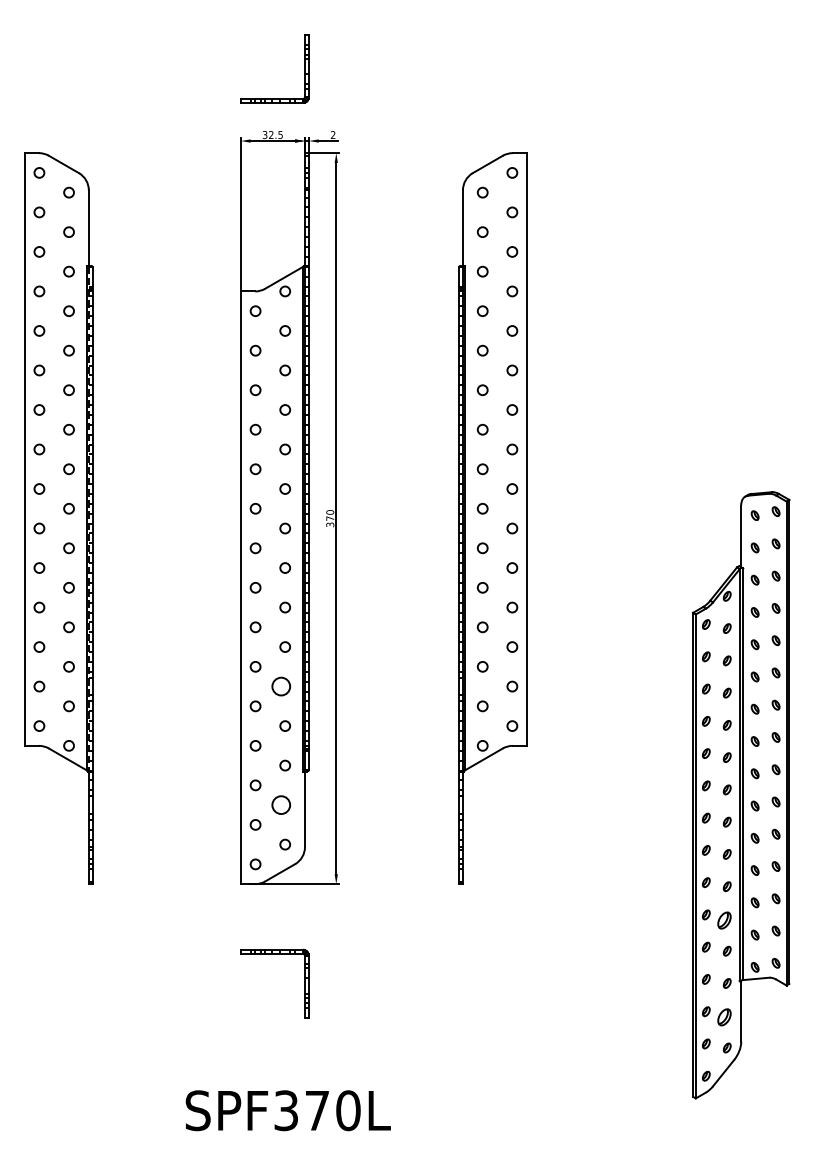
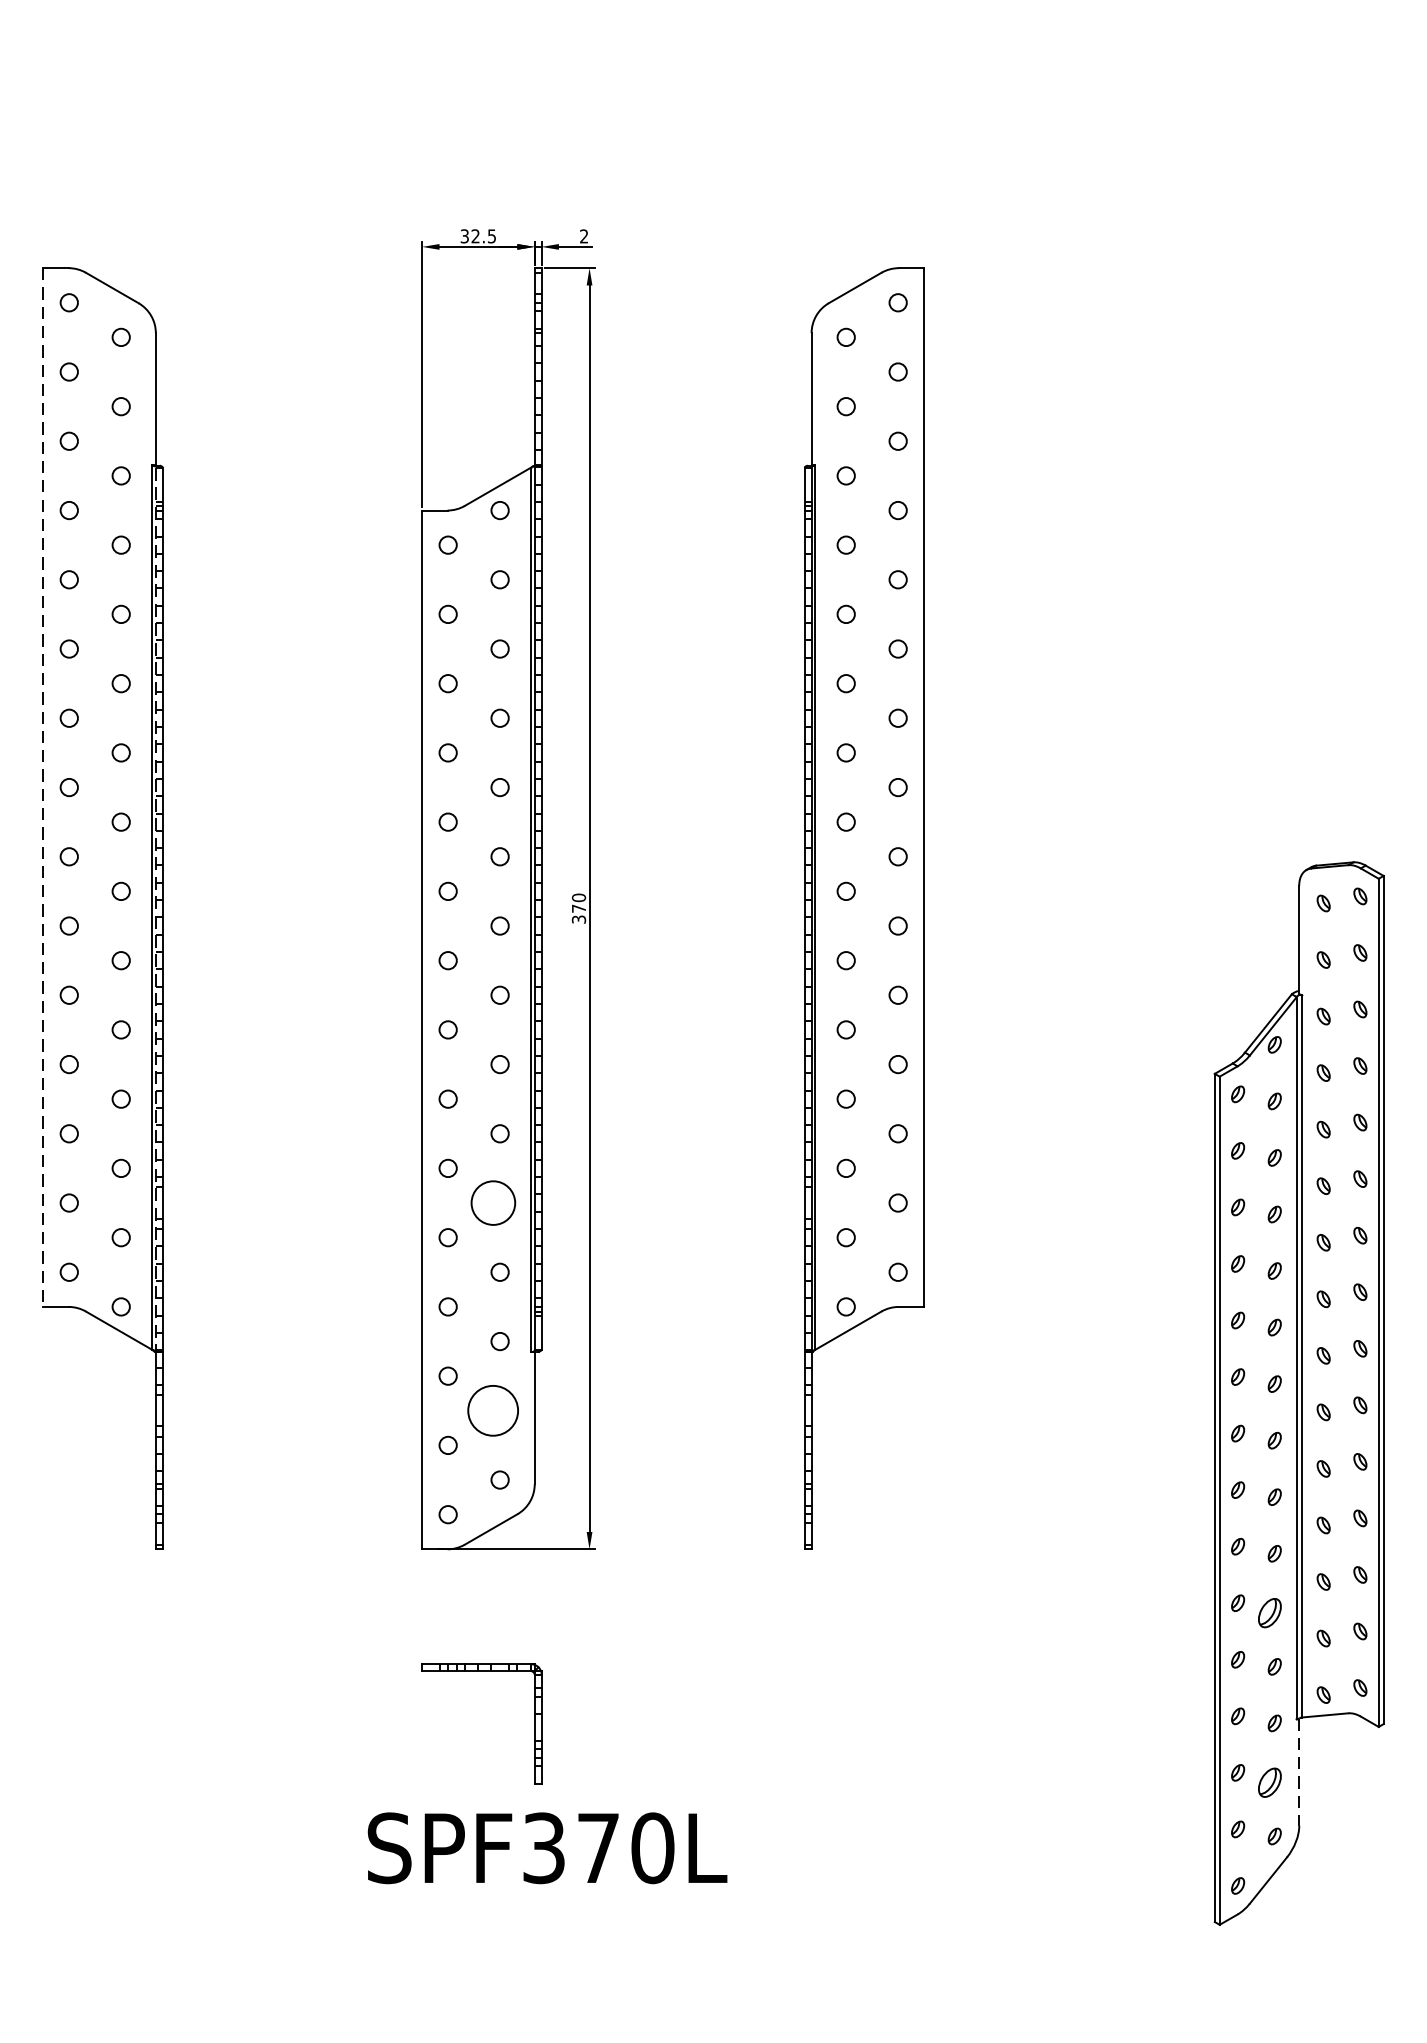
part: (304, 68) -> (533, 119), removed
line: (24, 450) -> (43, 789), solid -> dashed
circle: (280, 686) -> (491, 1202), size x1.4
circle: (281, 805) -> (493, 1411), size x1.6
line: (741, 1011) -> (1299, 1772), solid -> dashed
text: (287, 1110) -> (546, 1847), moved

